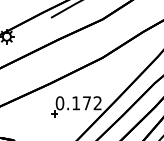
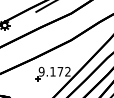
text: (59, 102) -> (41, 71), 0.172 -> 9.172

